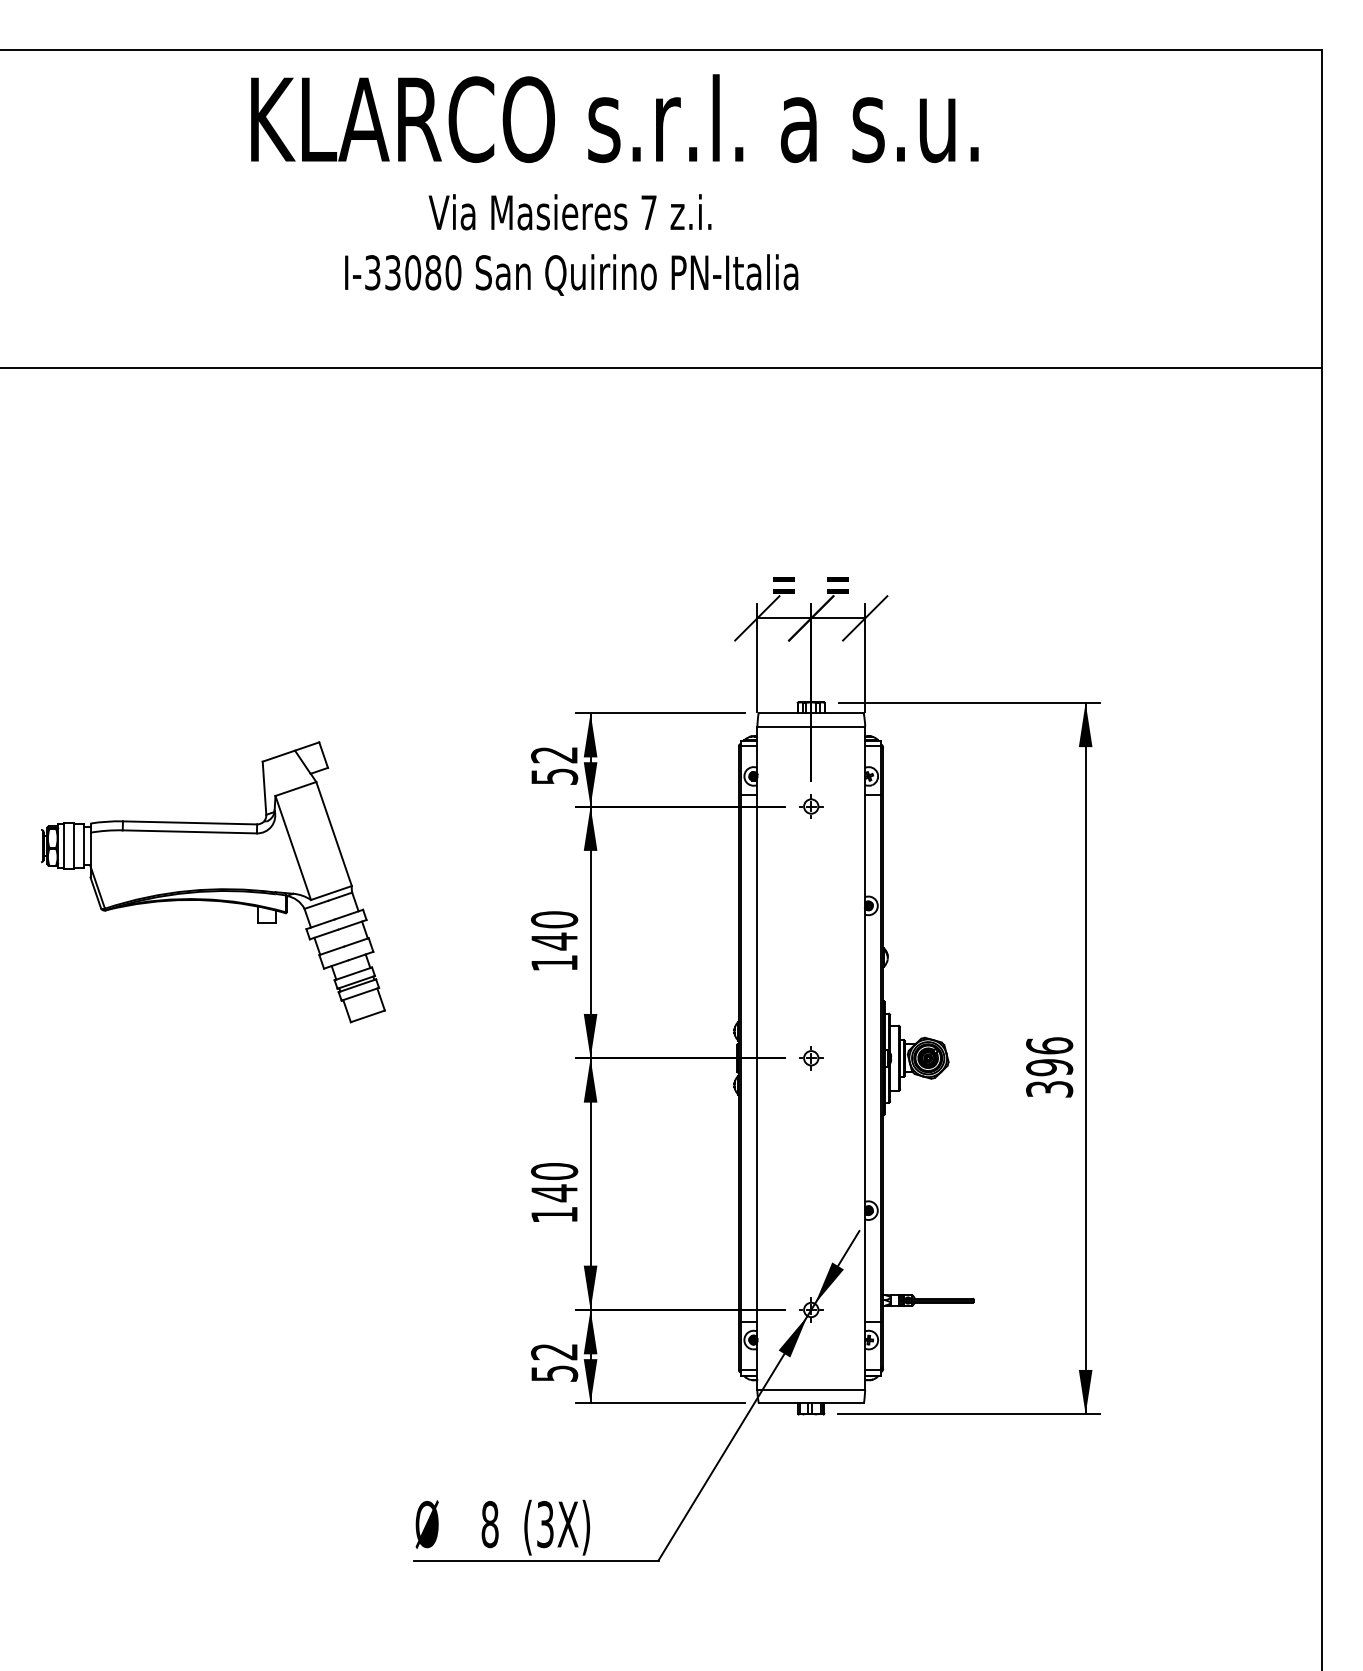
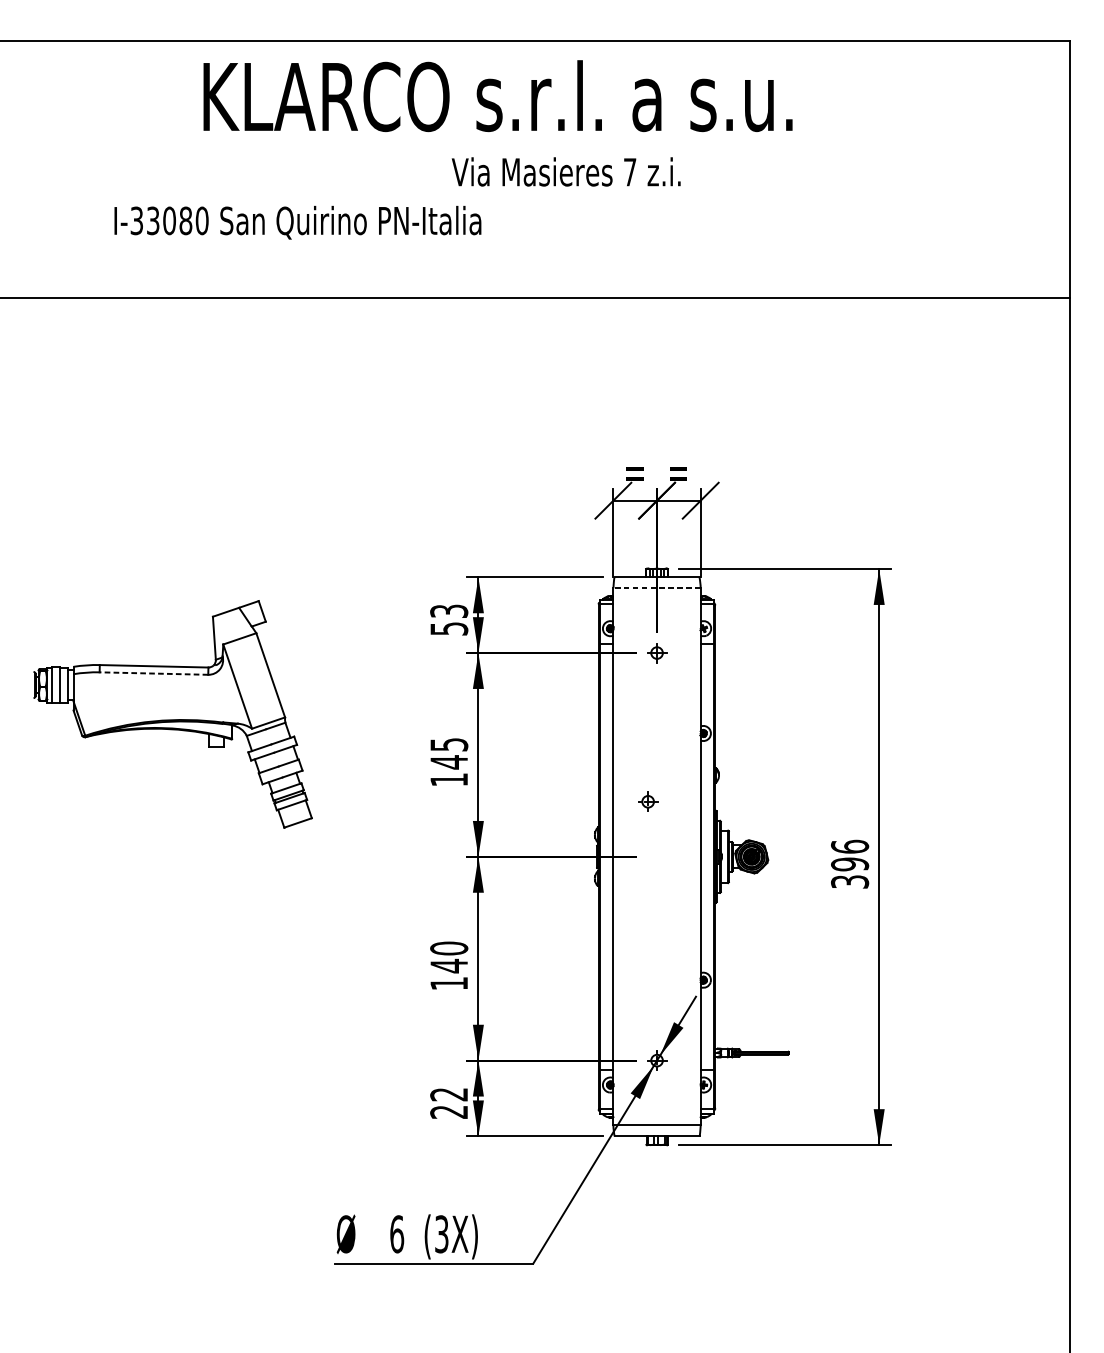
text: (569, 212) -> (565, 172), moved
text: (571, 274) -> (297, 222), moved
line: (811, 726) -> (657, 588), solid -> dashed
text: (554, 755) -> (449, 611), 52 -> 53
line: (189, 831) -> (153, 673), solid -> dashed
text: (554, 919) -> (449, 744), 140 -> 145
part: (811, 1058) -> (648, 801), moved
text: (554, 1373) -> (449, 1112), 52 -> 22
text: (489, 1524) -> (396, 1234), 8 -> 6

